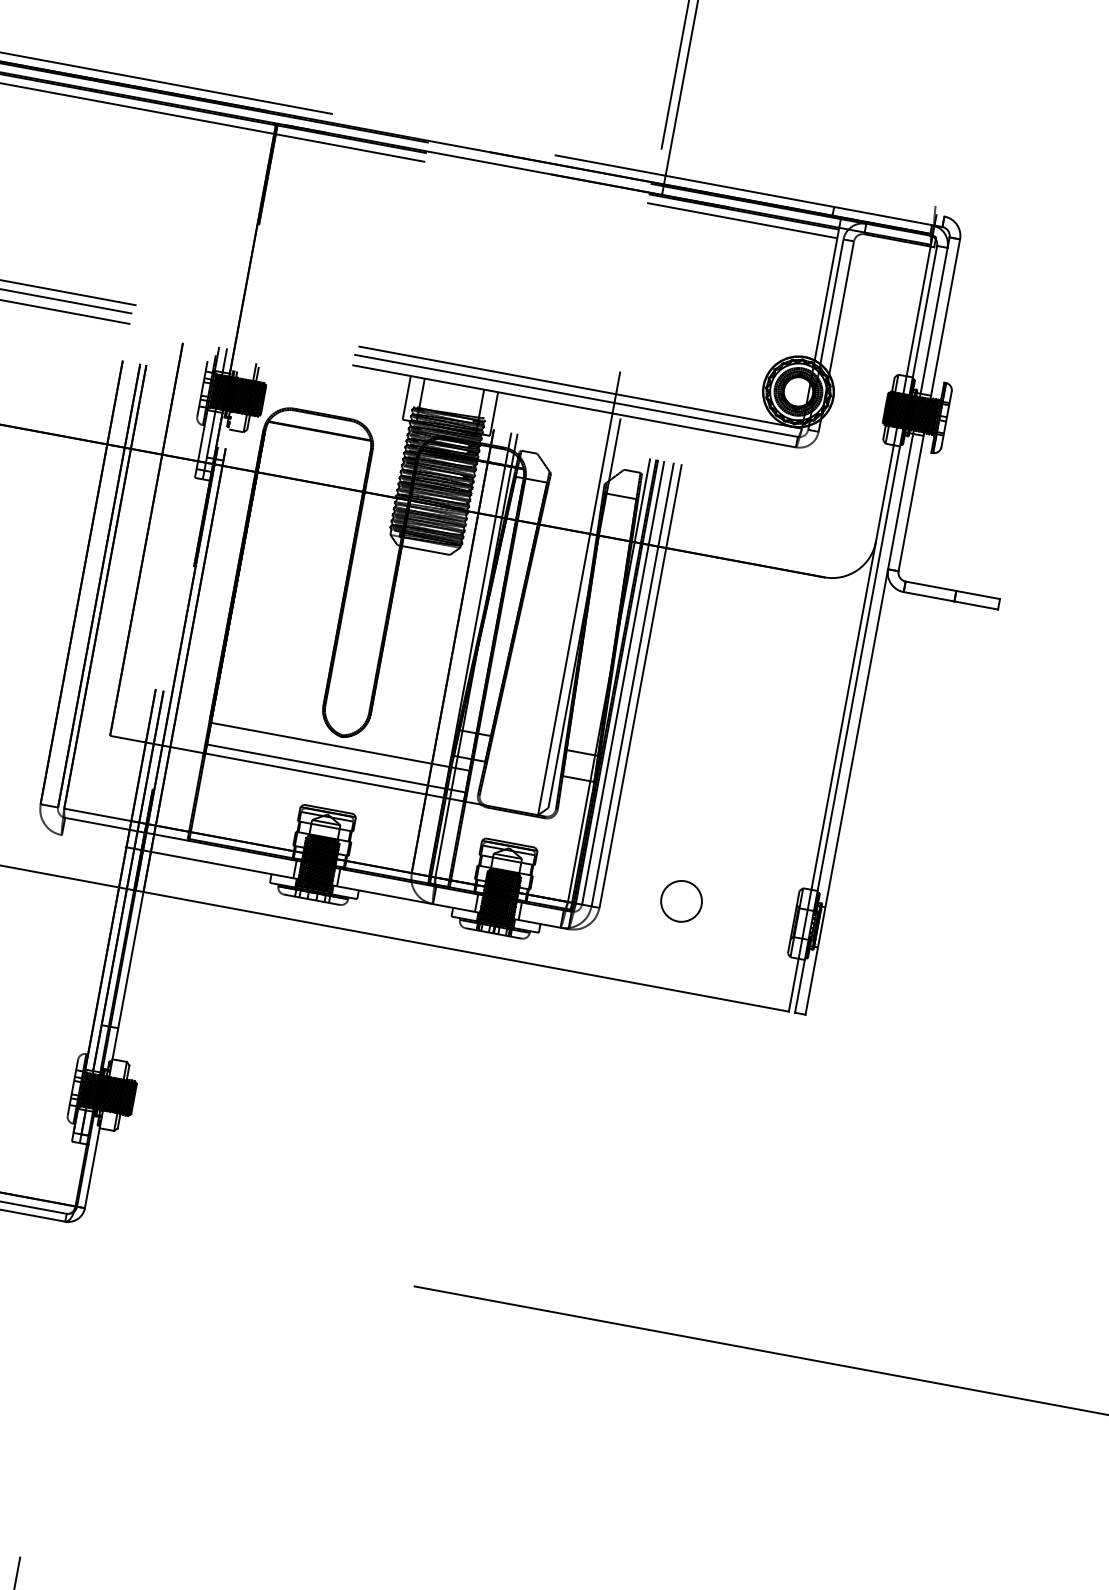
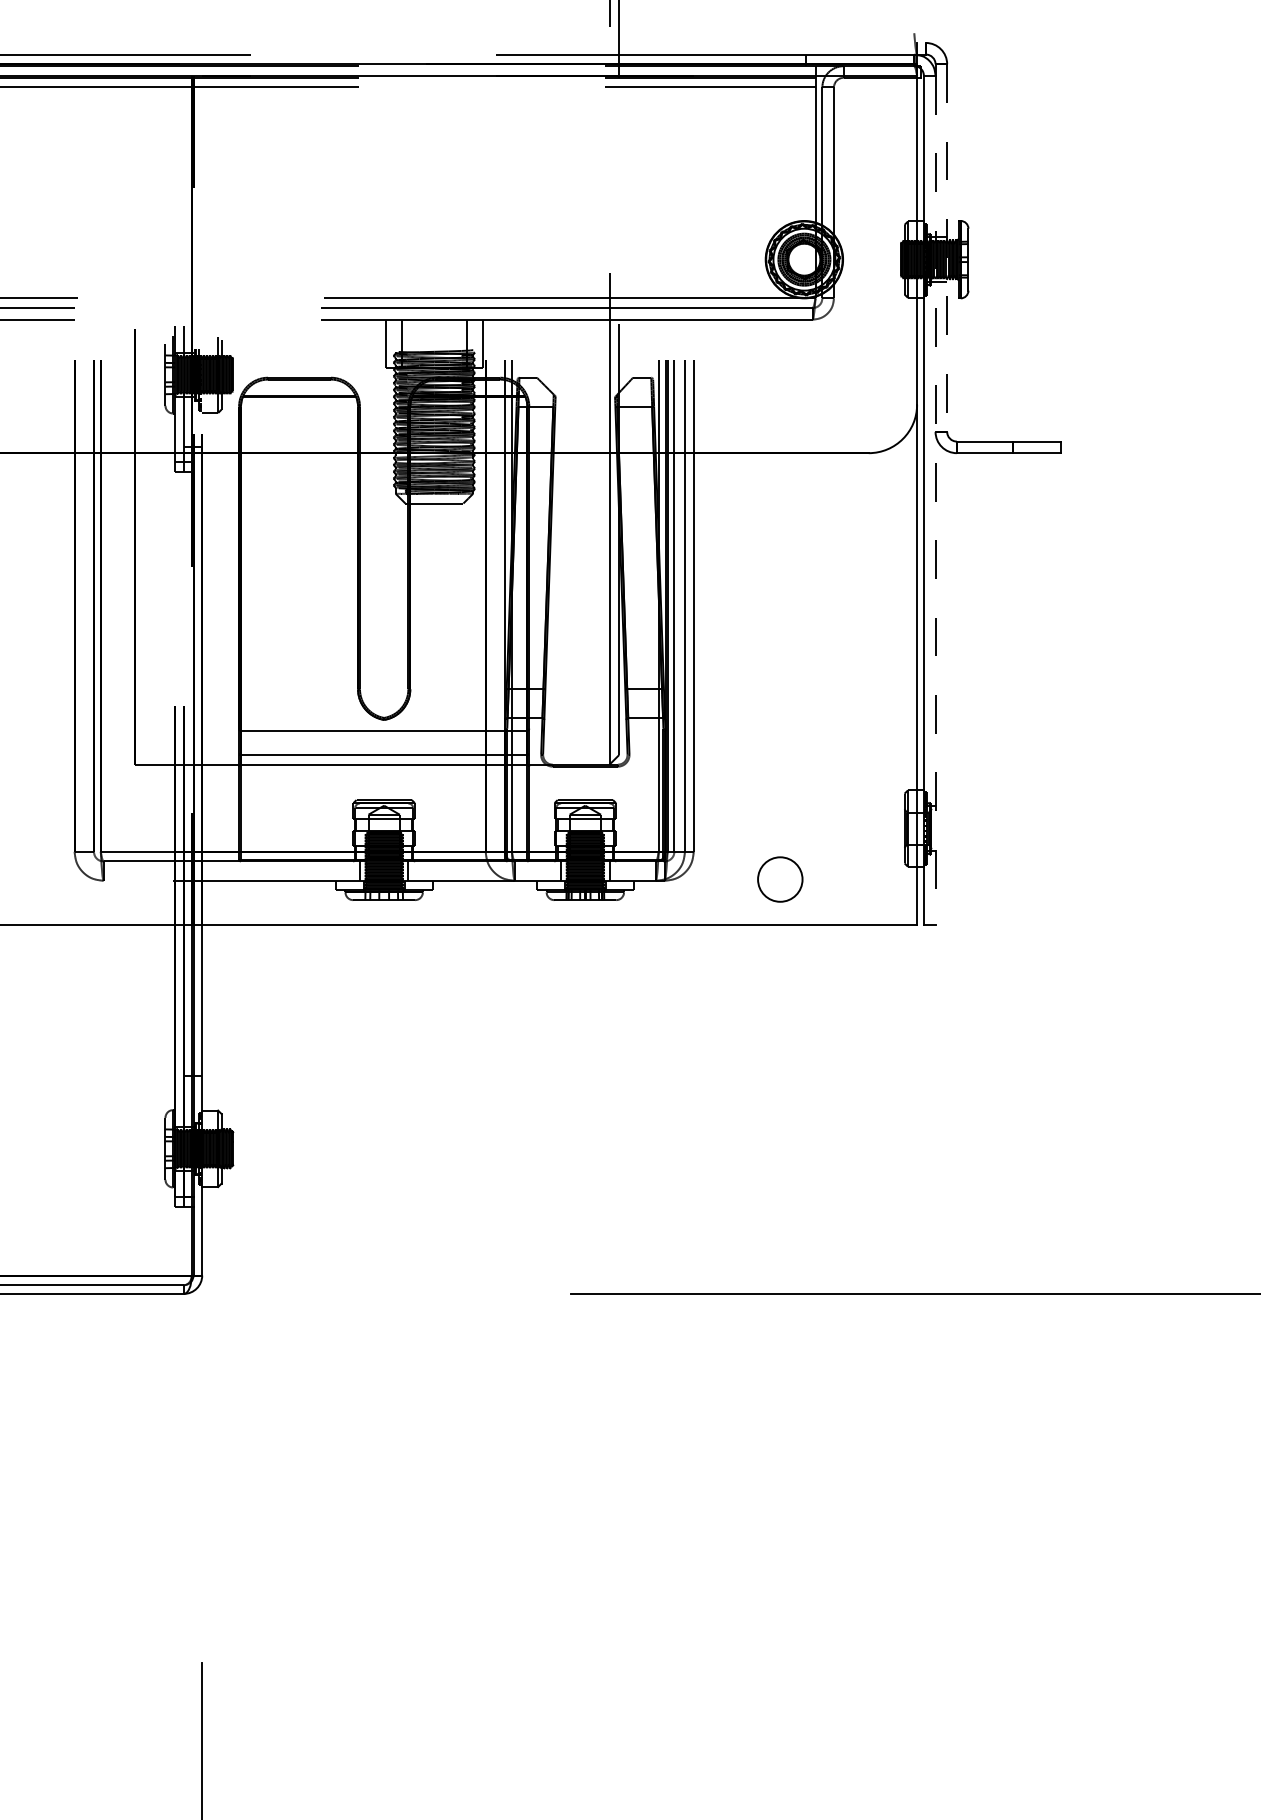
line: (929, 405) -> (947, 248), solid -> dashed
line: (876, 631) -> (935, 500), solid -> dashed
circle: (681, 901) -> (780, 879), moved

